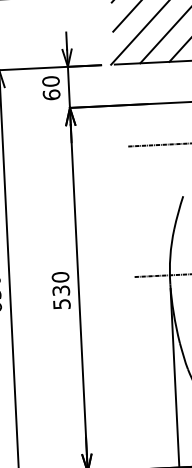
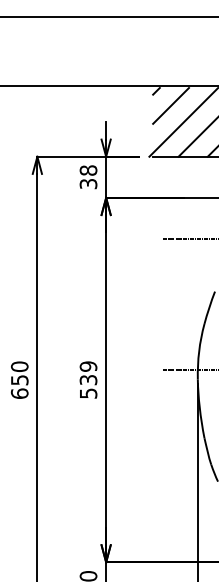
text: (51, 88) -> (88, 177), 60 -> 38
text: (60, 277) -> (88, 366), 530 -> 539

